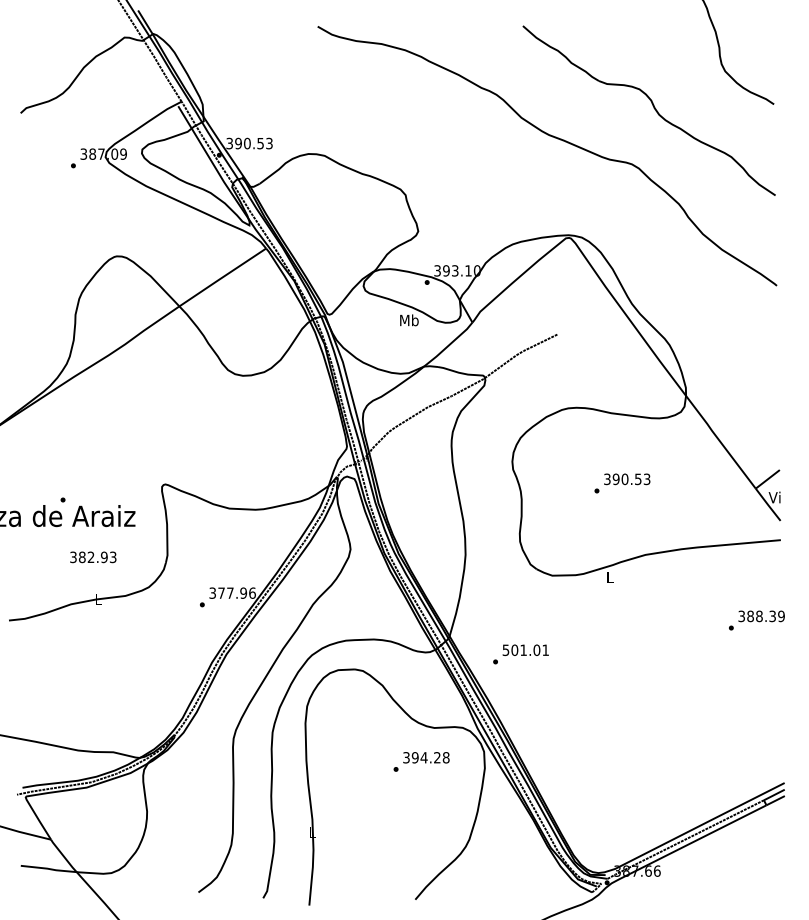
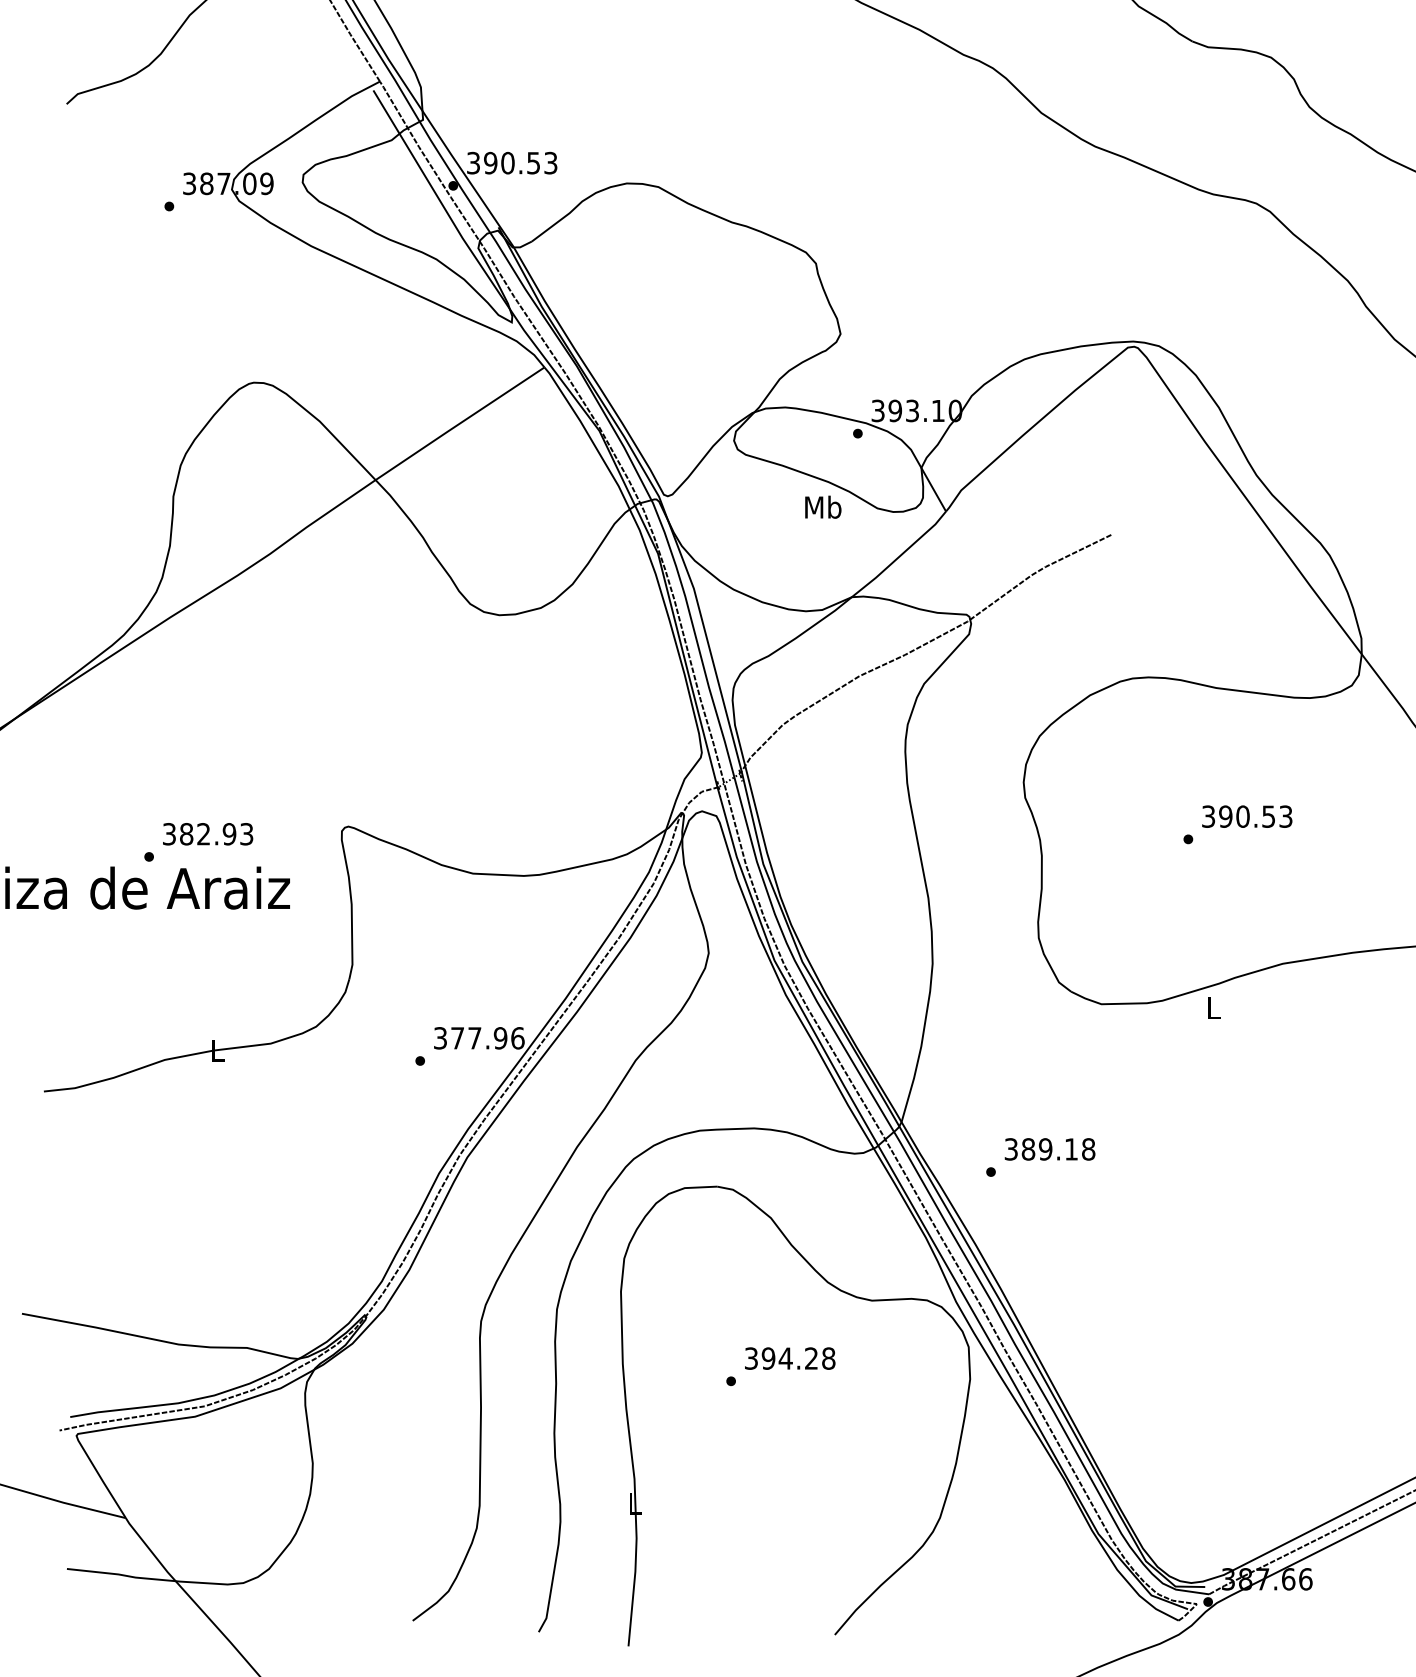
text: (93, 557) -> (208, 834), moved
text: (526, 650) -> (1051, 1149), 501.01 -> 389.18
text: (421, 761) -> (780, 1365), moved

